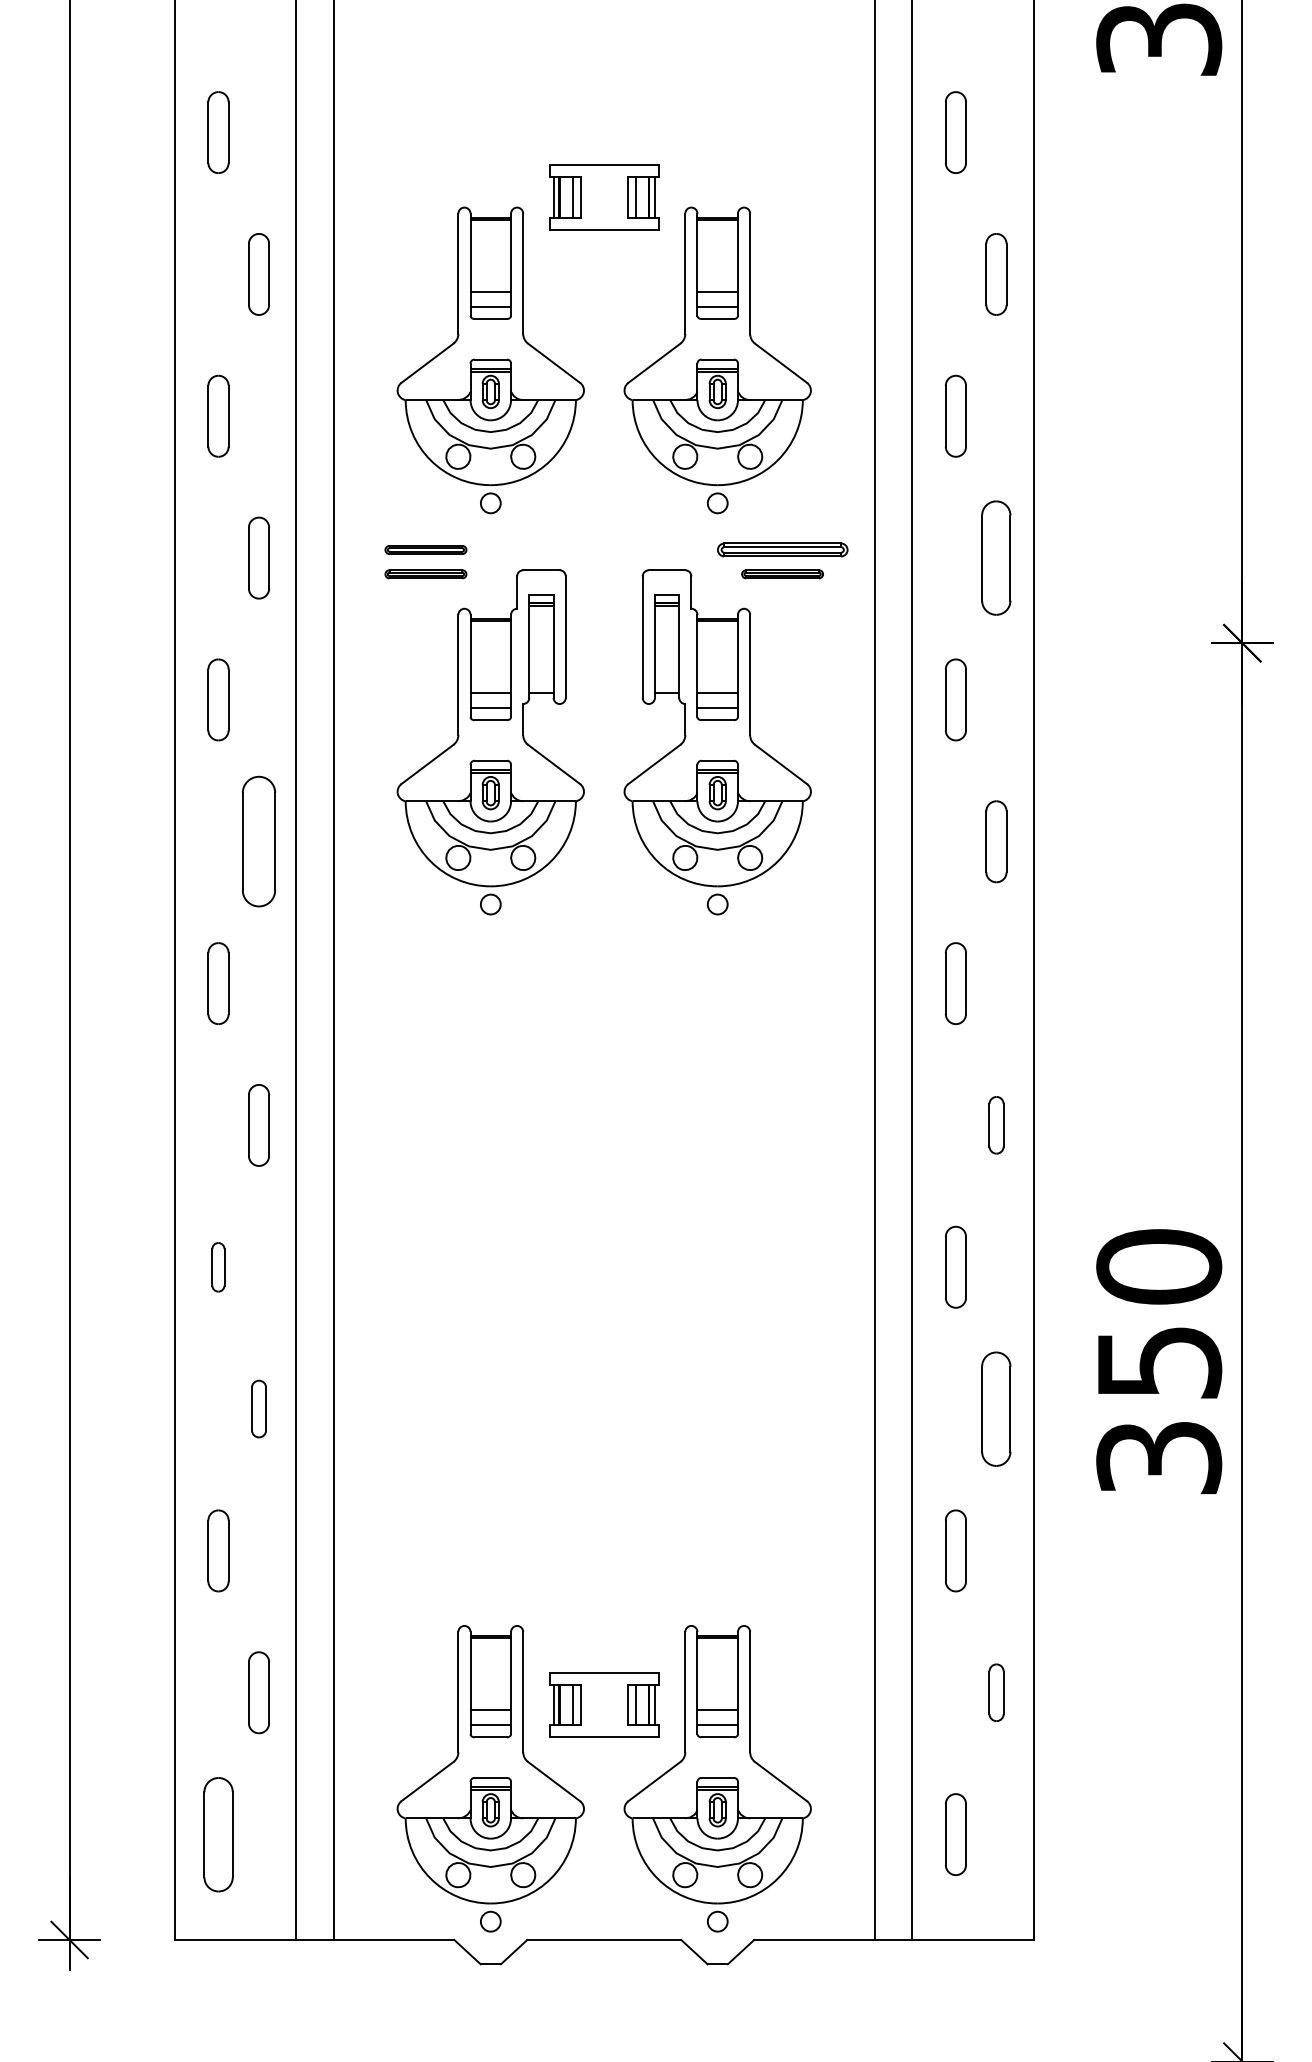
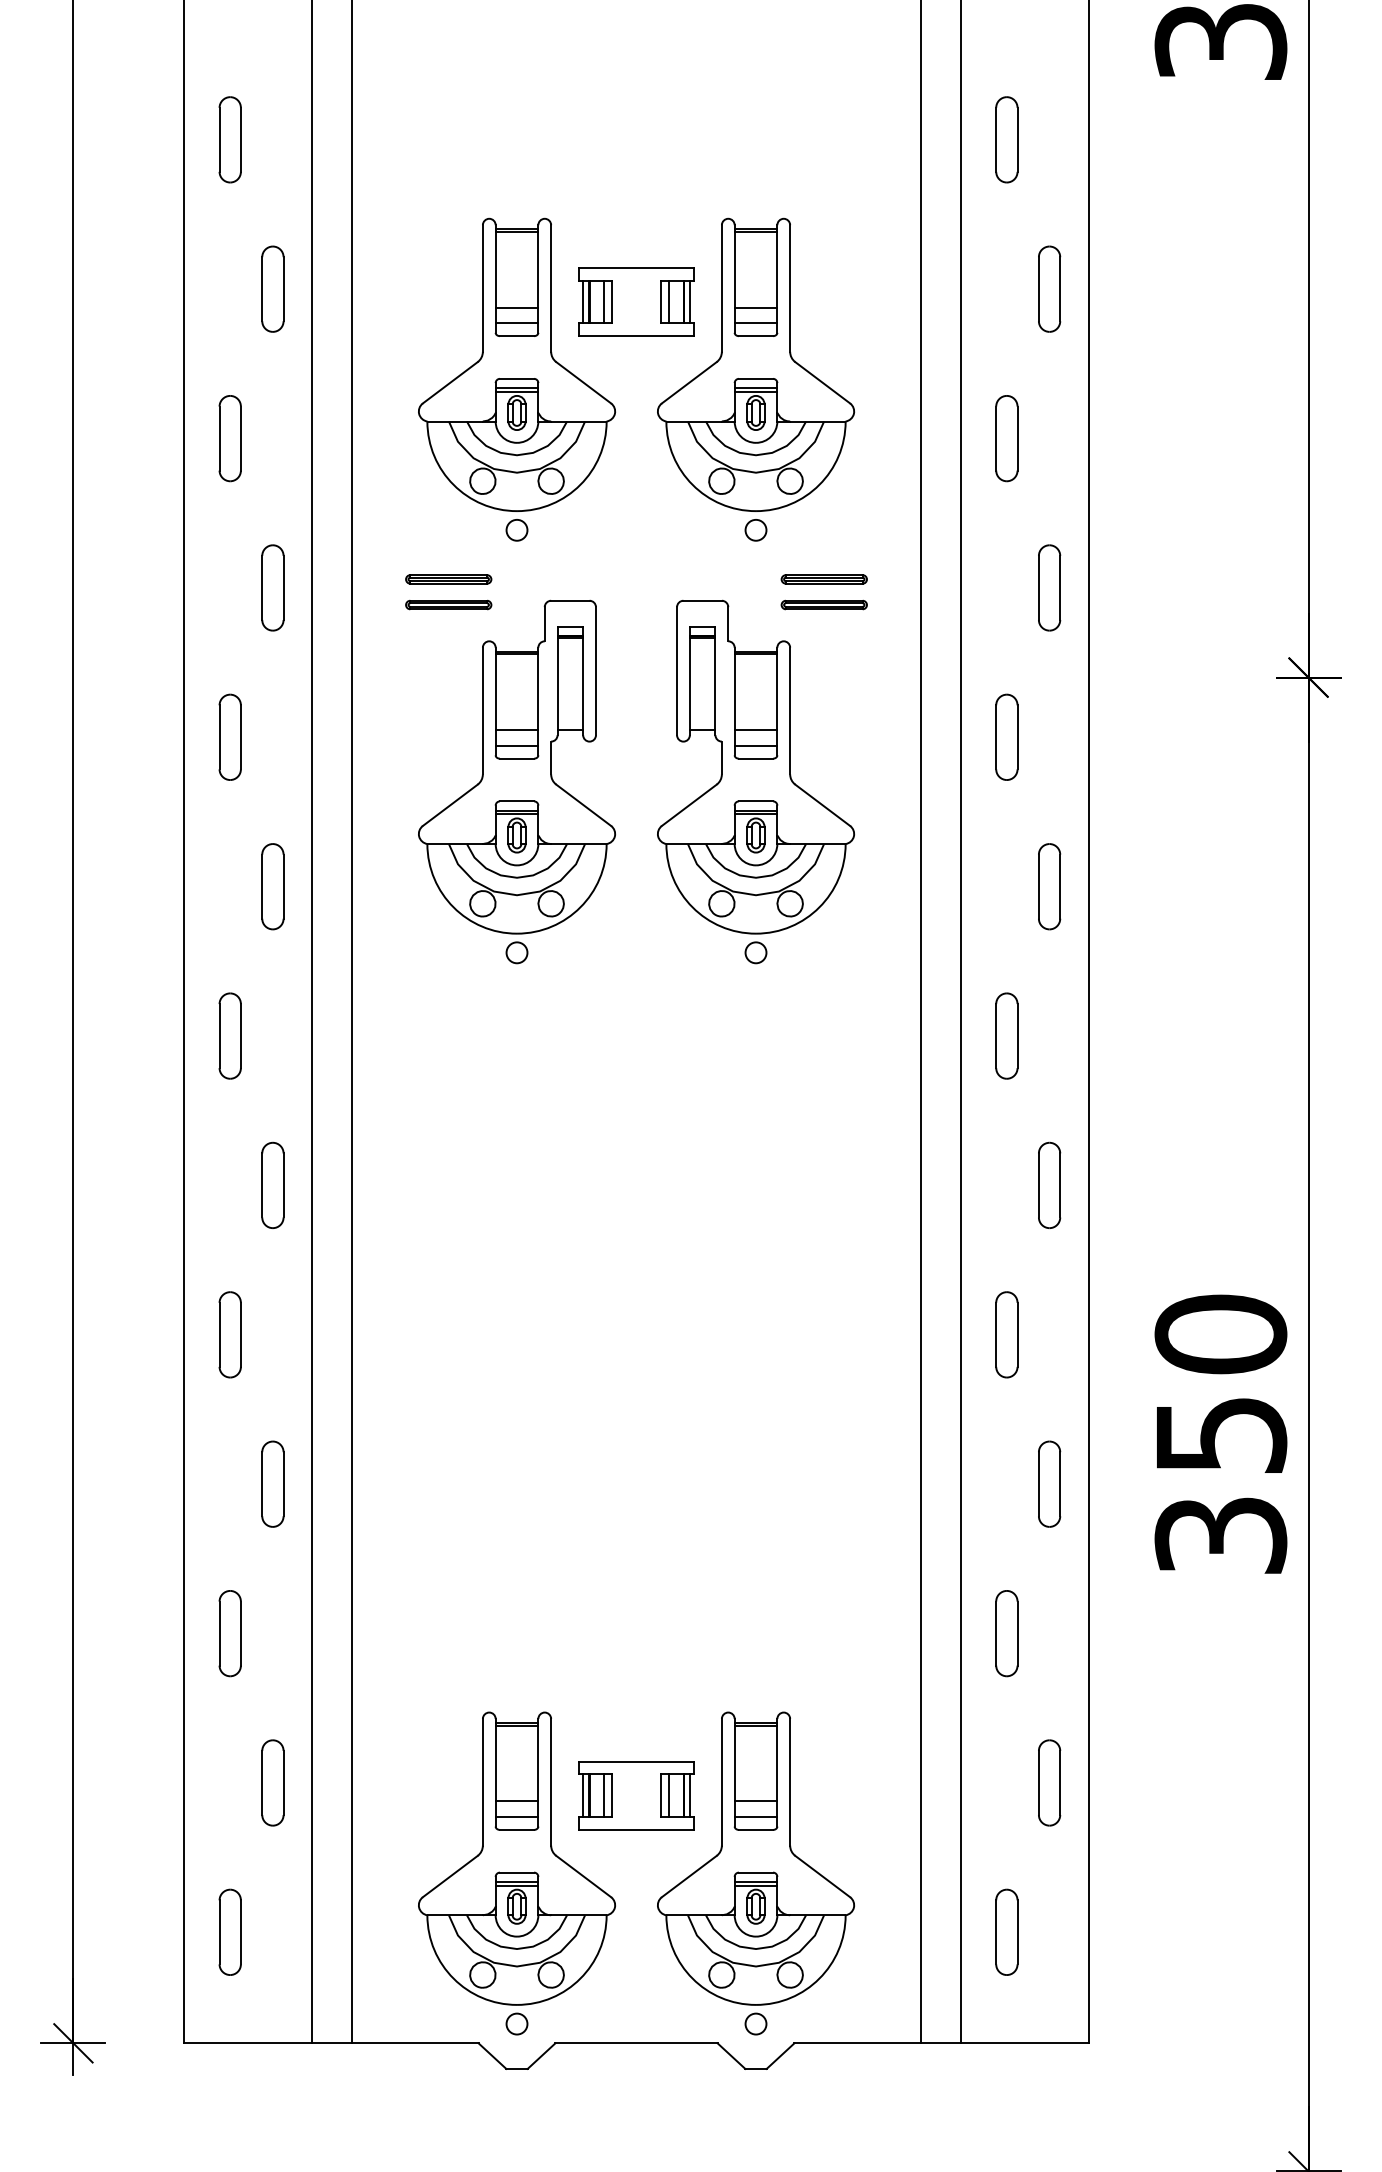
part: (604, 196) -> (636, 301), moved
part: (781, 550) -> (823, 579), size x0.62
part: (996, 557) -> (1049, 587), size x0.71
part: (258, 841) -> (272, 886), size x0.62
part: (996, 1124) -> (1049, 1184), size x1.43
part: (217, 1266) -> (229, 1334), size x1.67
part: (258, 1408) -> (272, 1483), size x1.43
part: (996, 1408) -> (1049, 1483), size x0.71
part: (996, 1692) -> (1049, 1782), size x1.43
part: (217, 1833) -> (229, 1931), size x0.71

